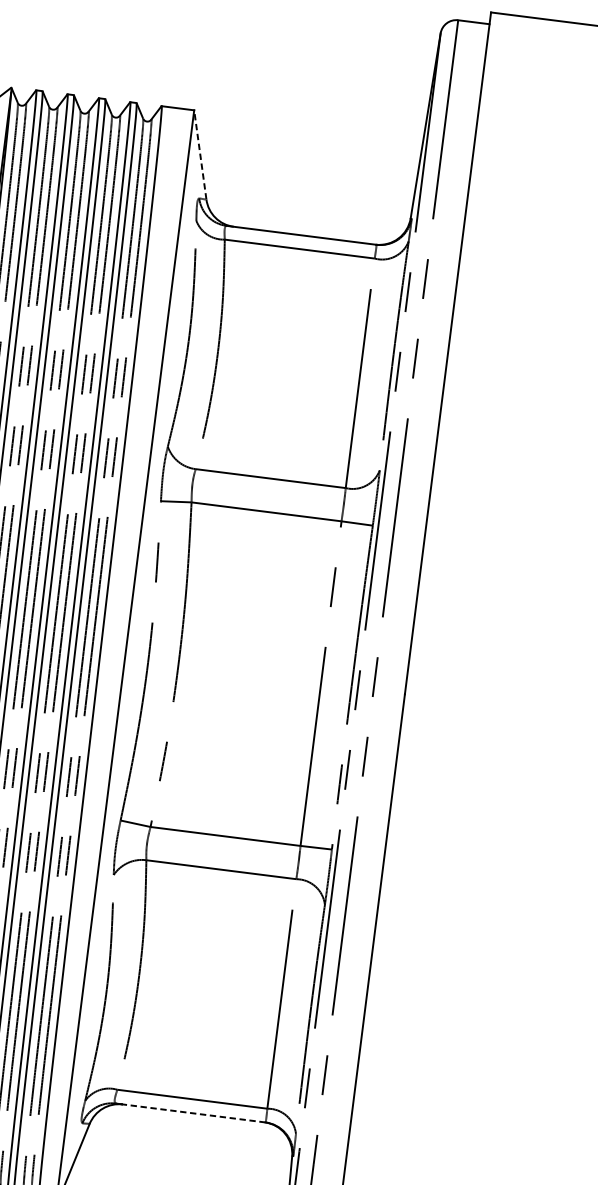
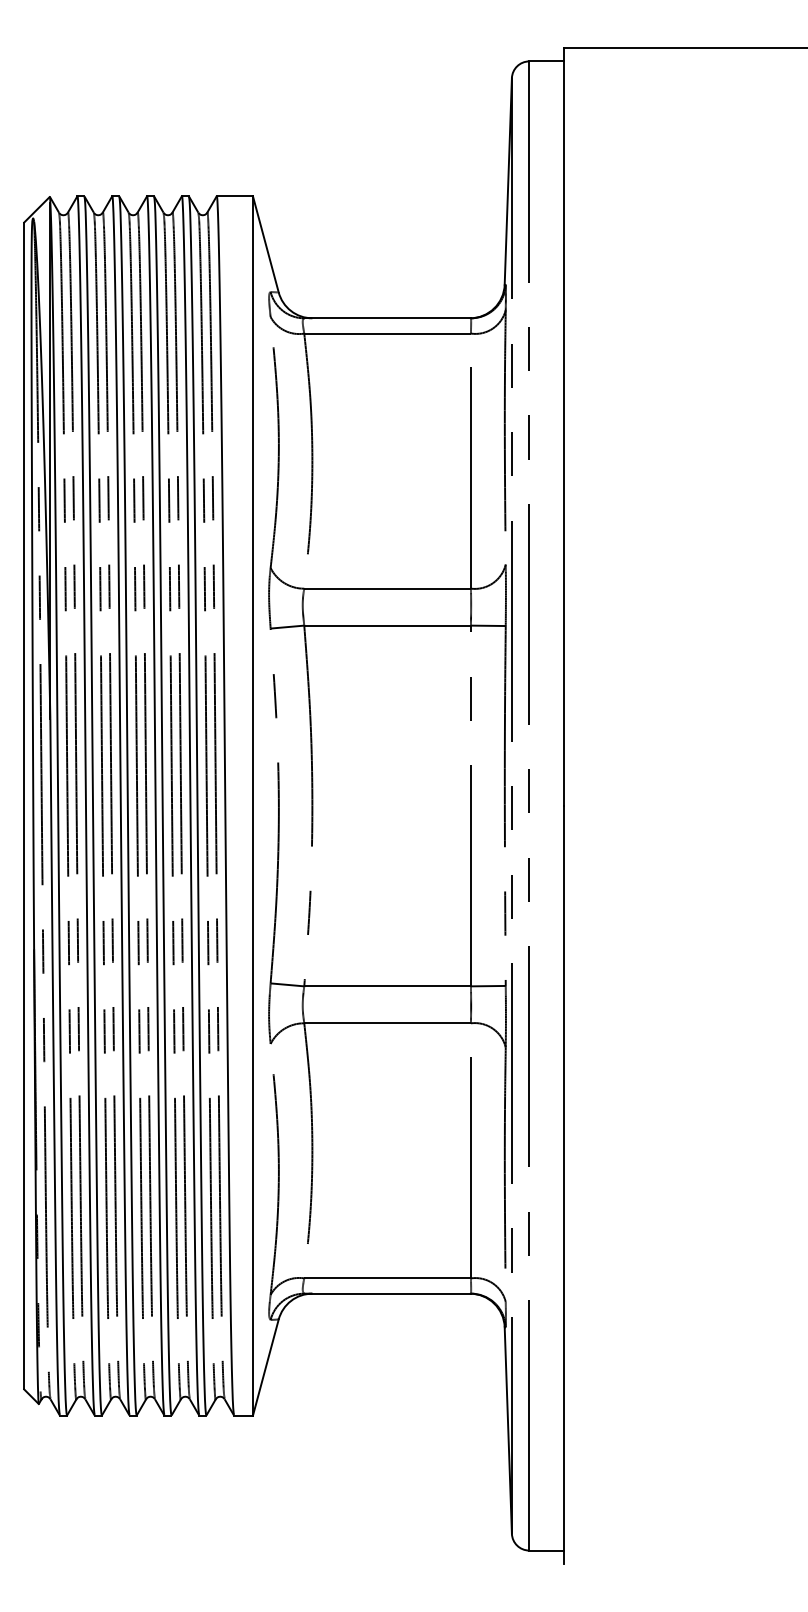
line: (200, 155) -> (265, 244), dashed -> solid
line: (190, 1112) -> (387, 1293), dashed -> solid

